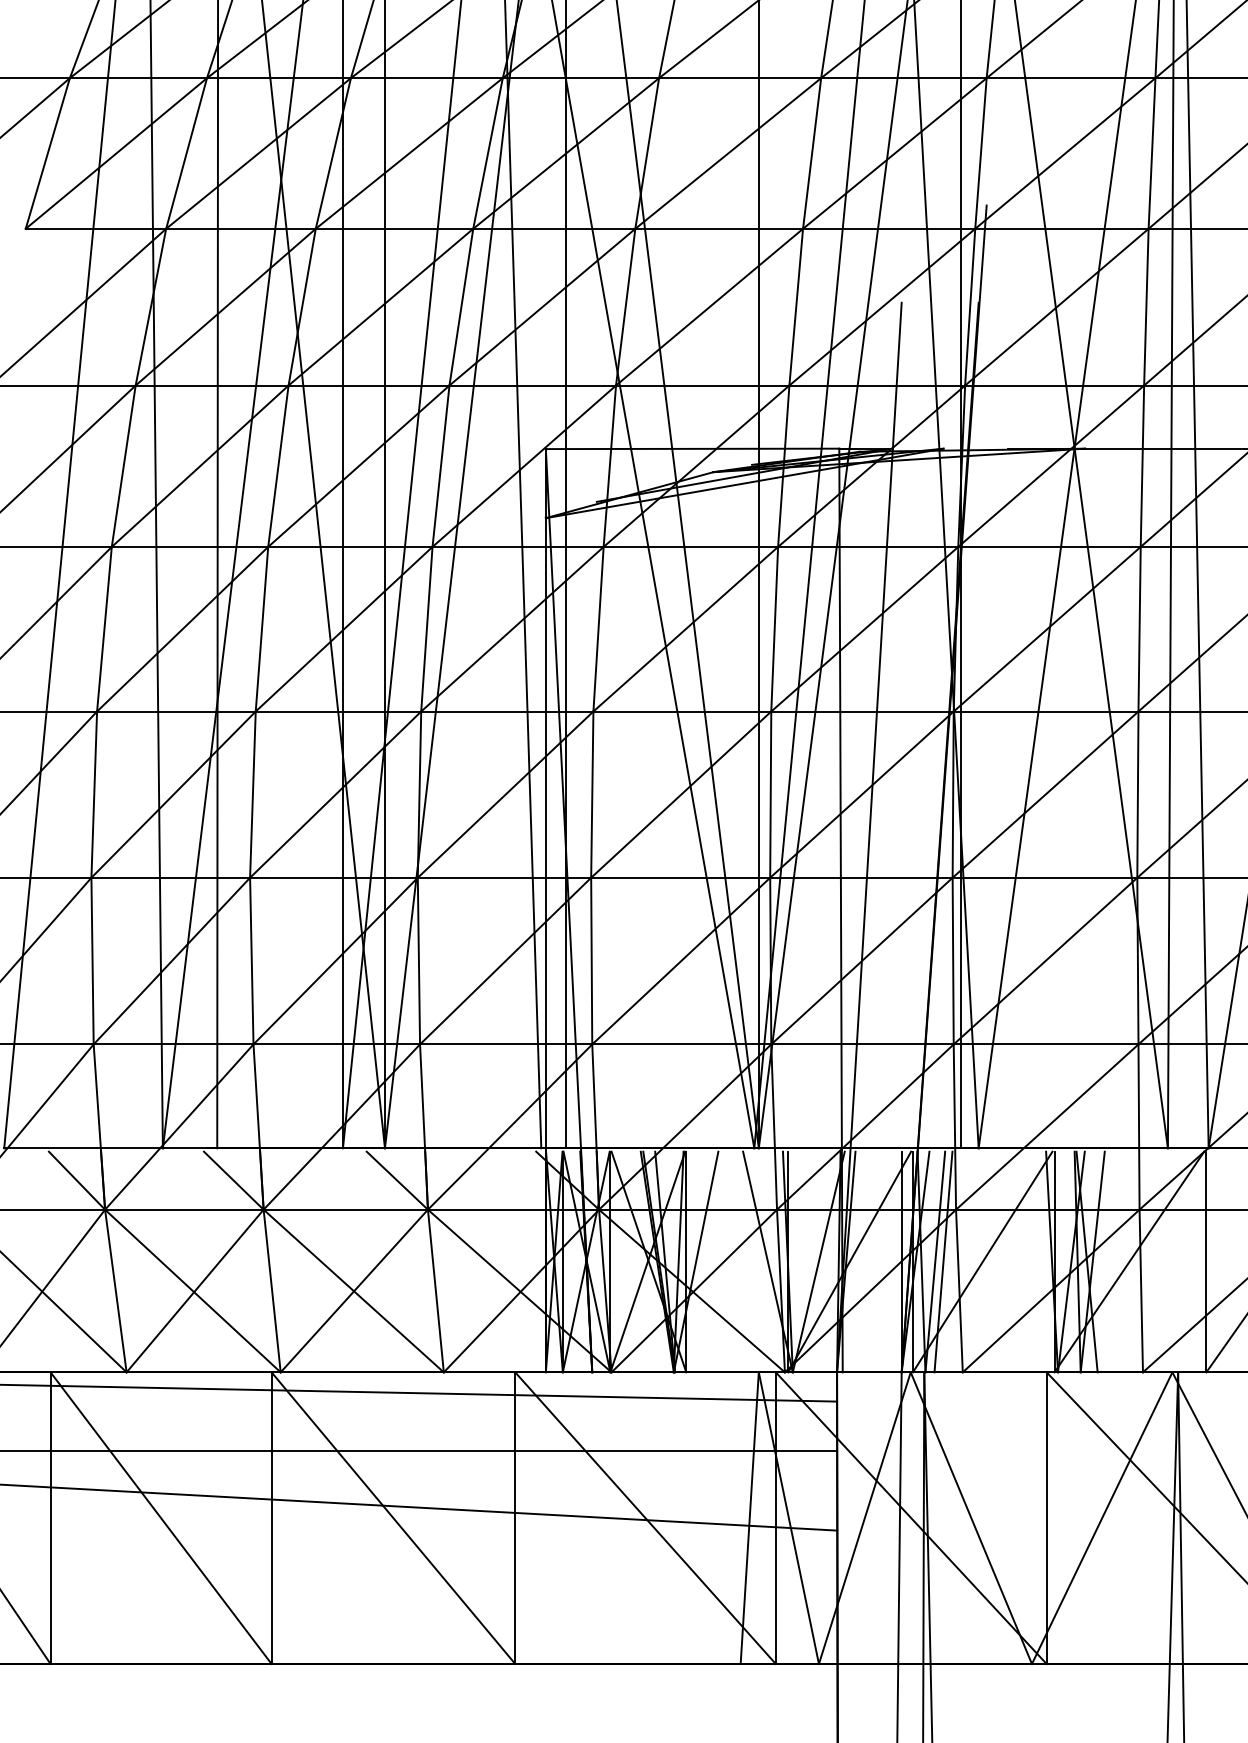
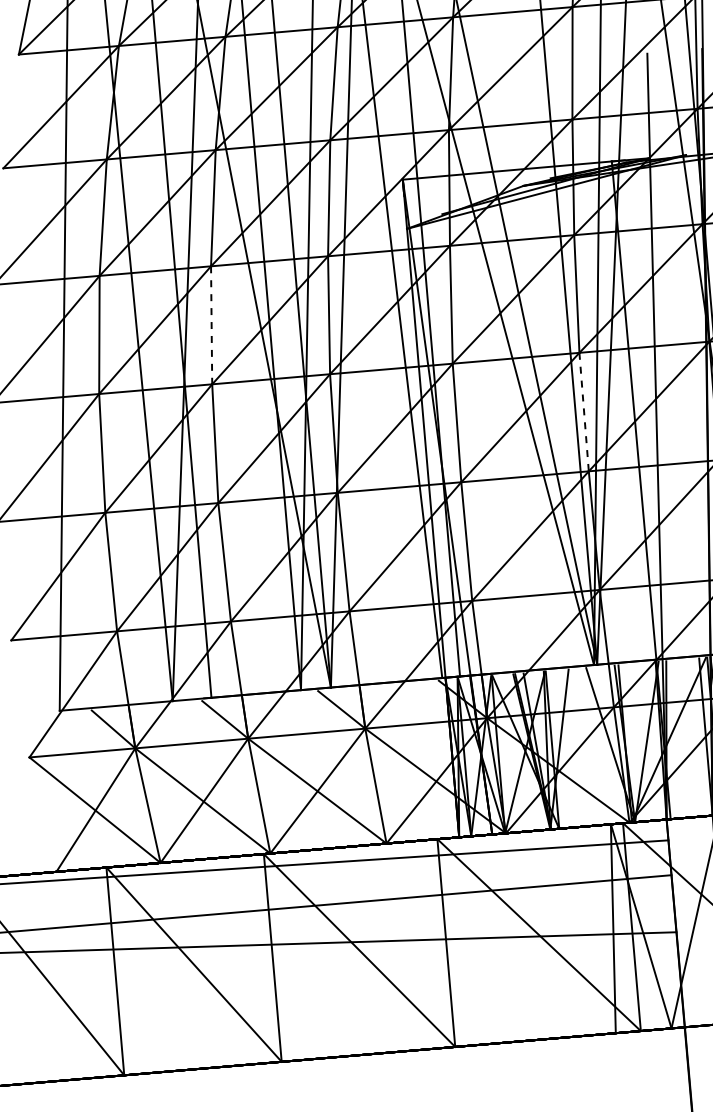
line: (261, 629) -> (211, 325), solid -> dashed
line: (770, 795) -> (583, 412), solid -> dashed

